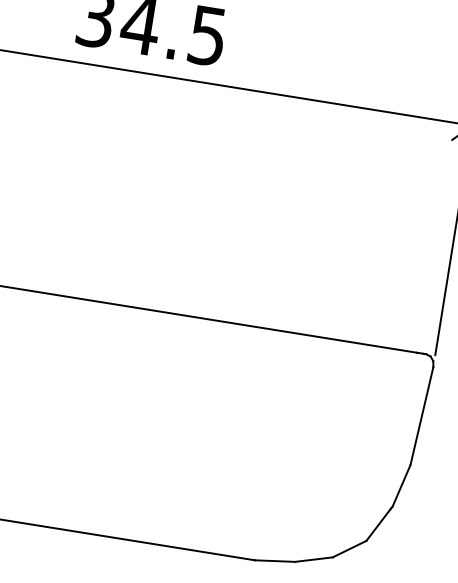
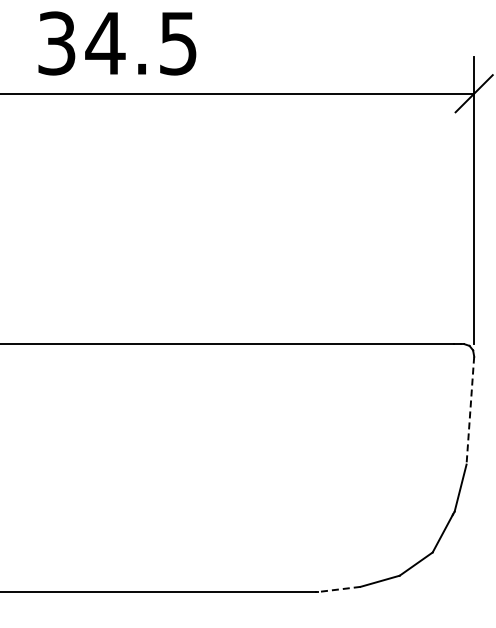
line: (421, 416) -> (470, 411), solid -> dashed
line: (275, 561) -> (339, 589), solid -> dashed

